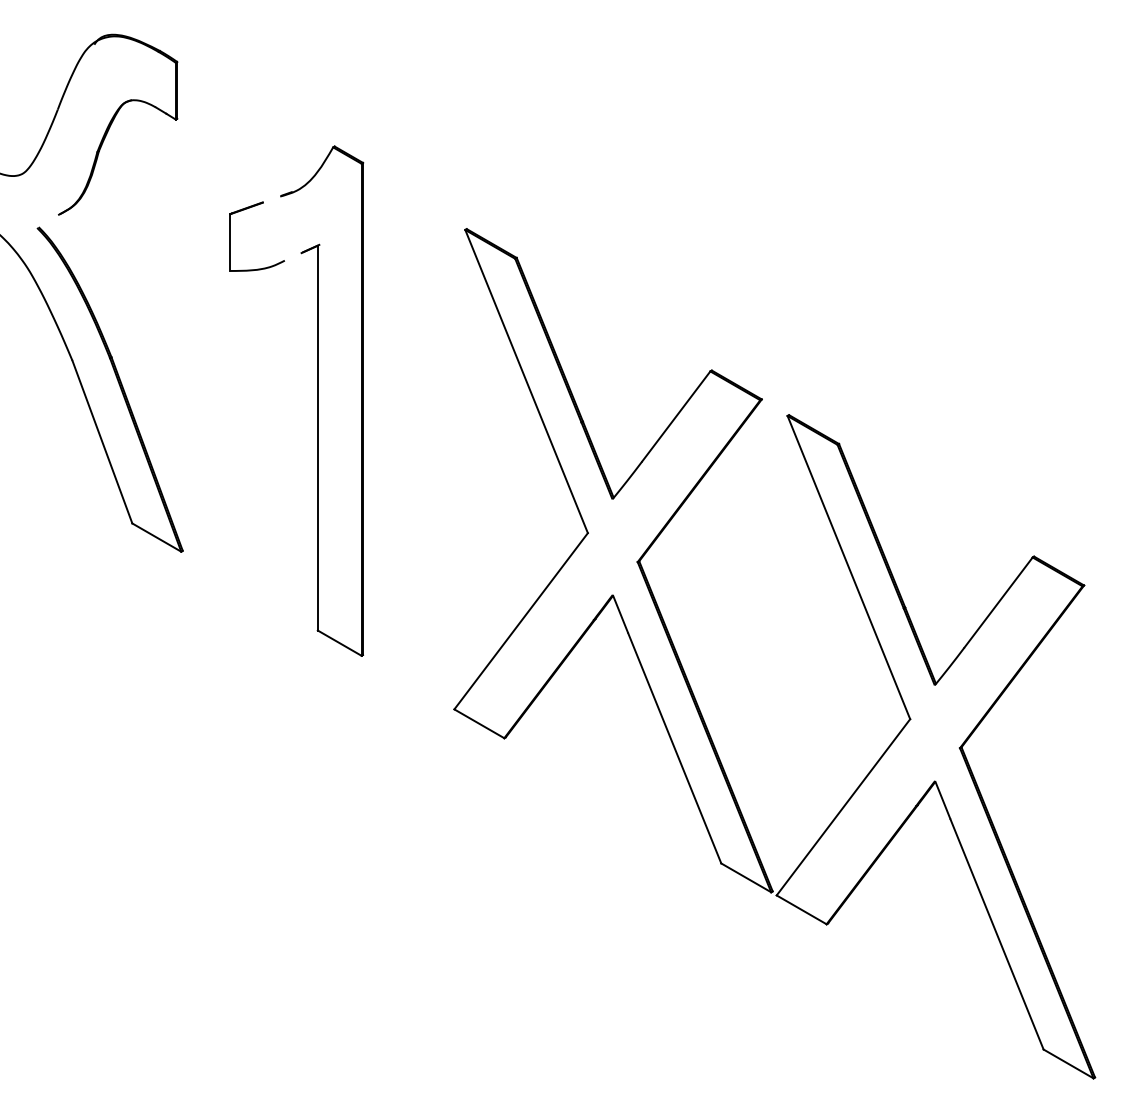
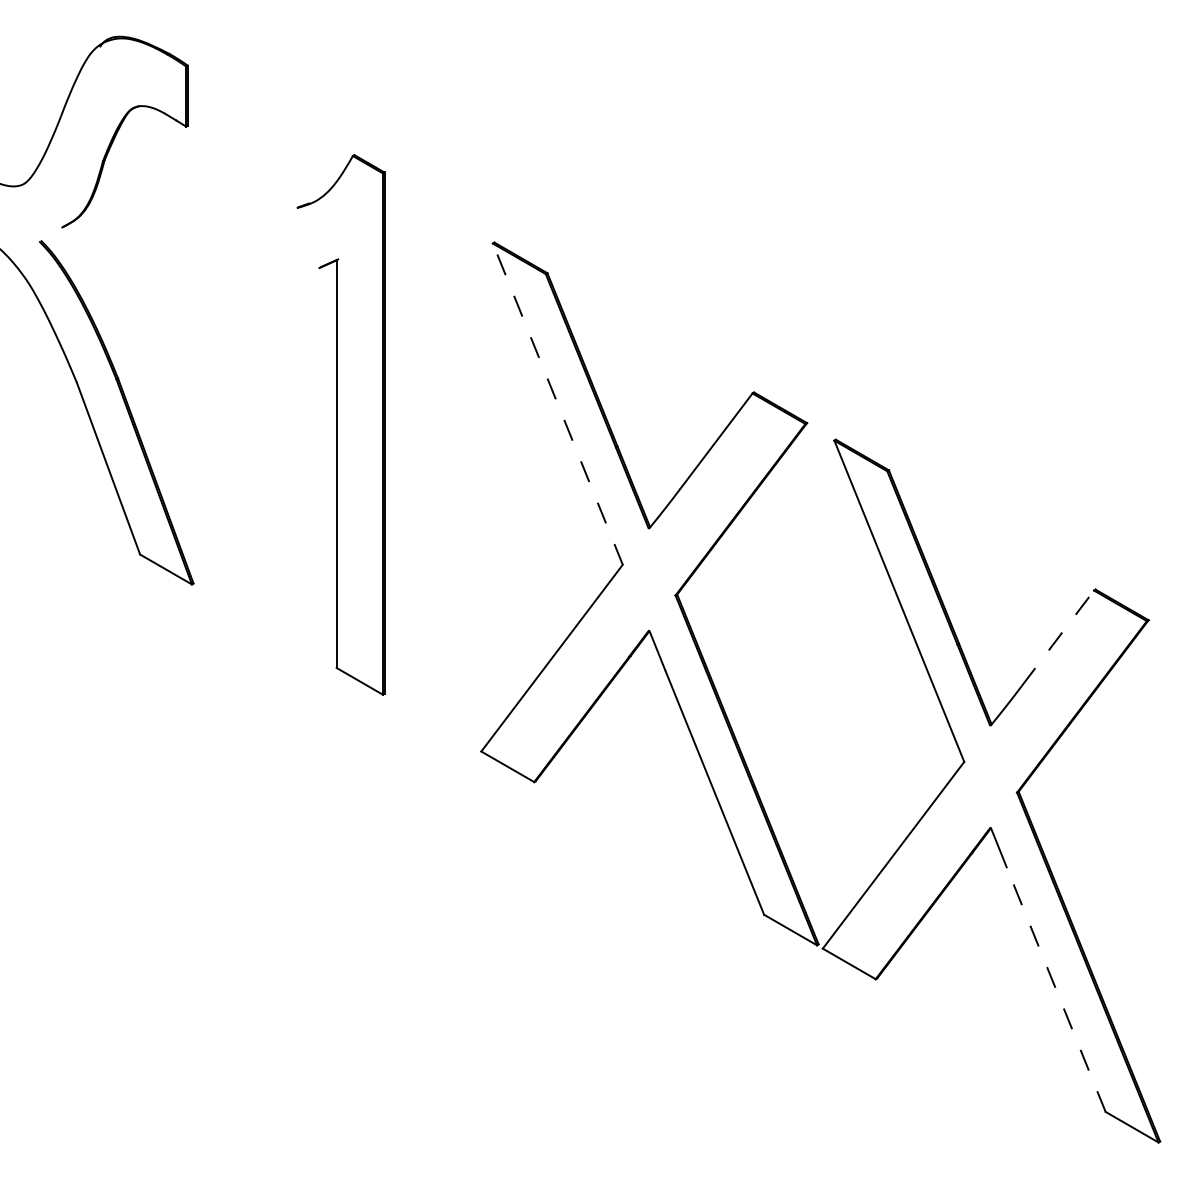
part: (230, 236) -> (244, 250), removed
line: (526, 380) -> (557, 403), solid -> dashed
line: (998, 602) -> (1057, 638), solid -> dashed
line: (997, 933) -> (1056, 989), solid -> dashed

